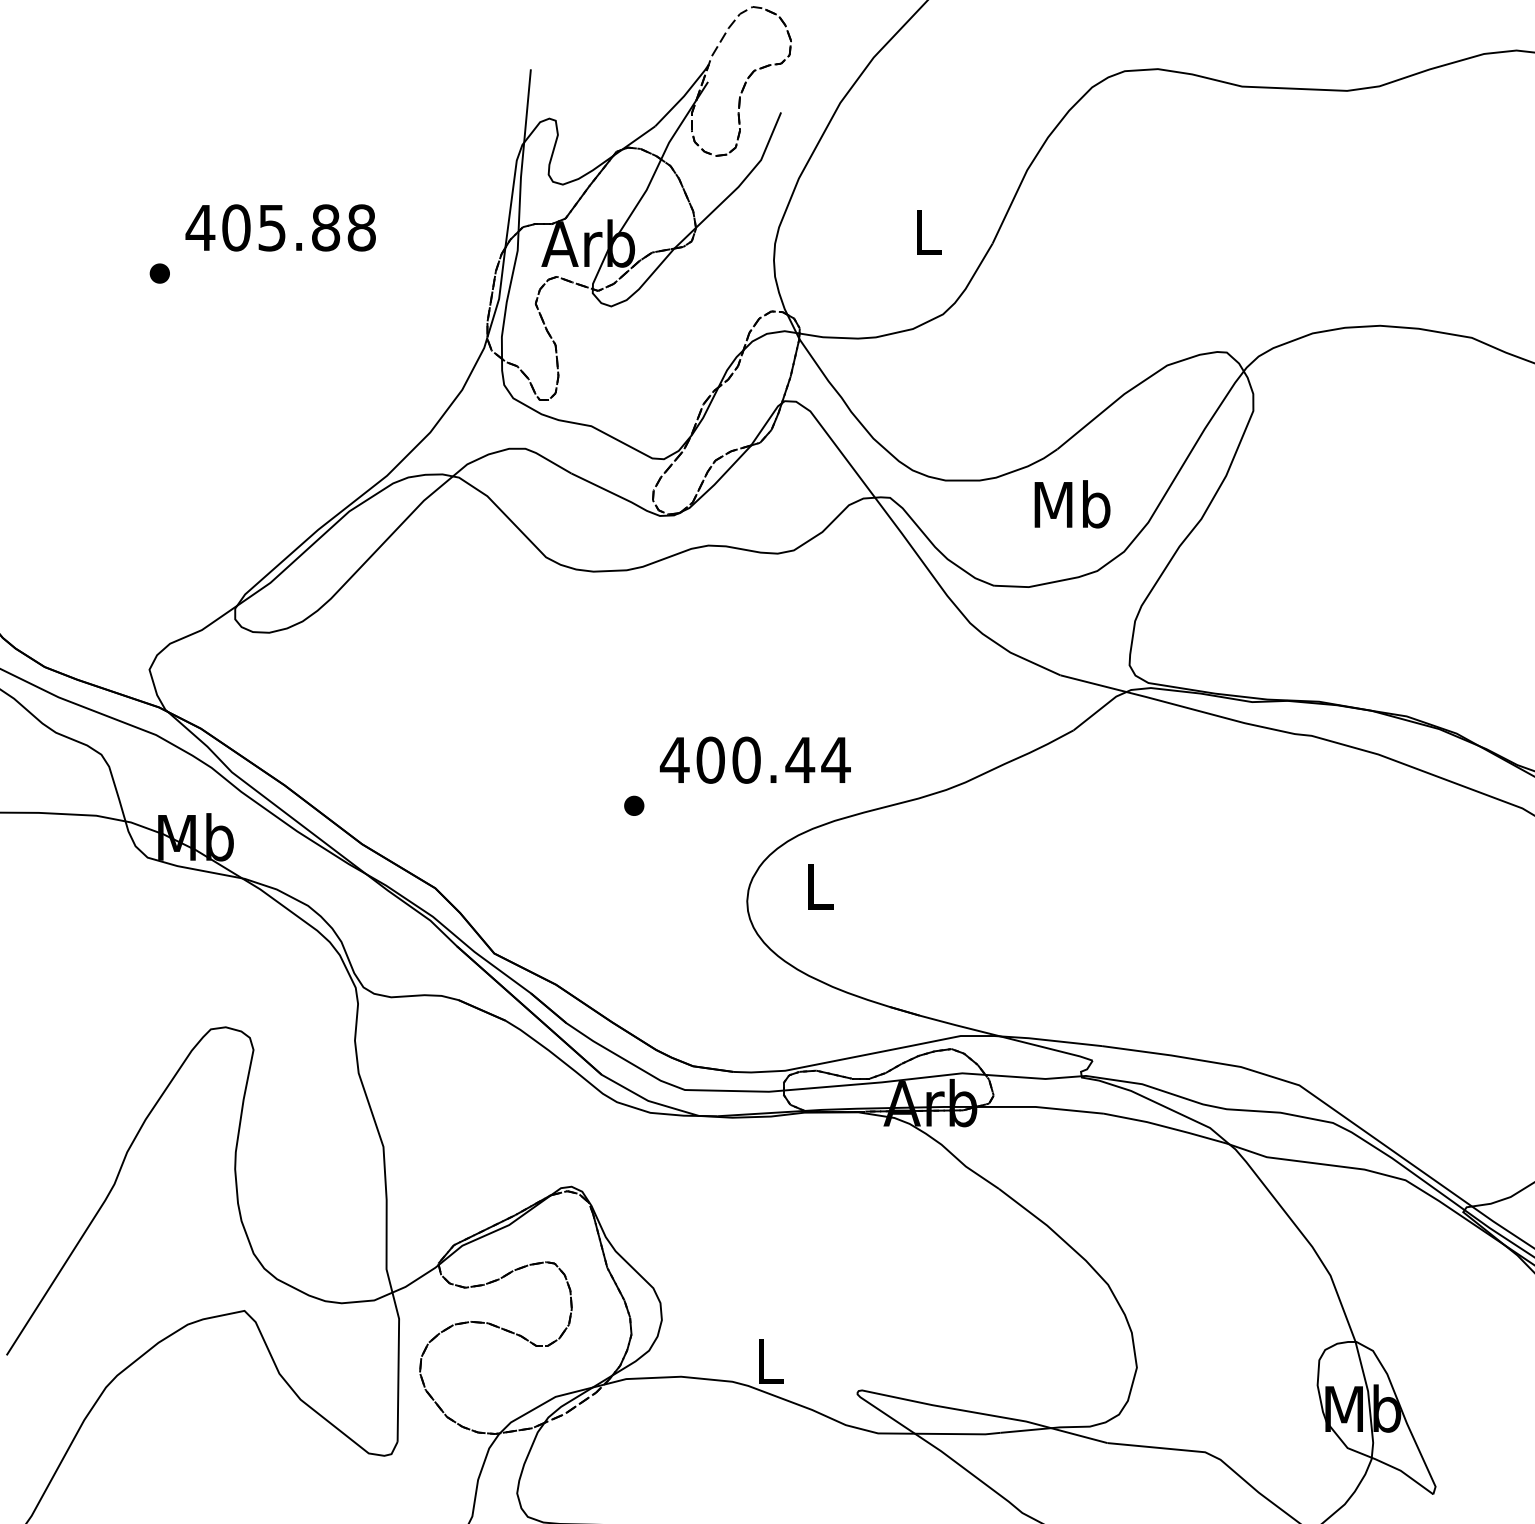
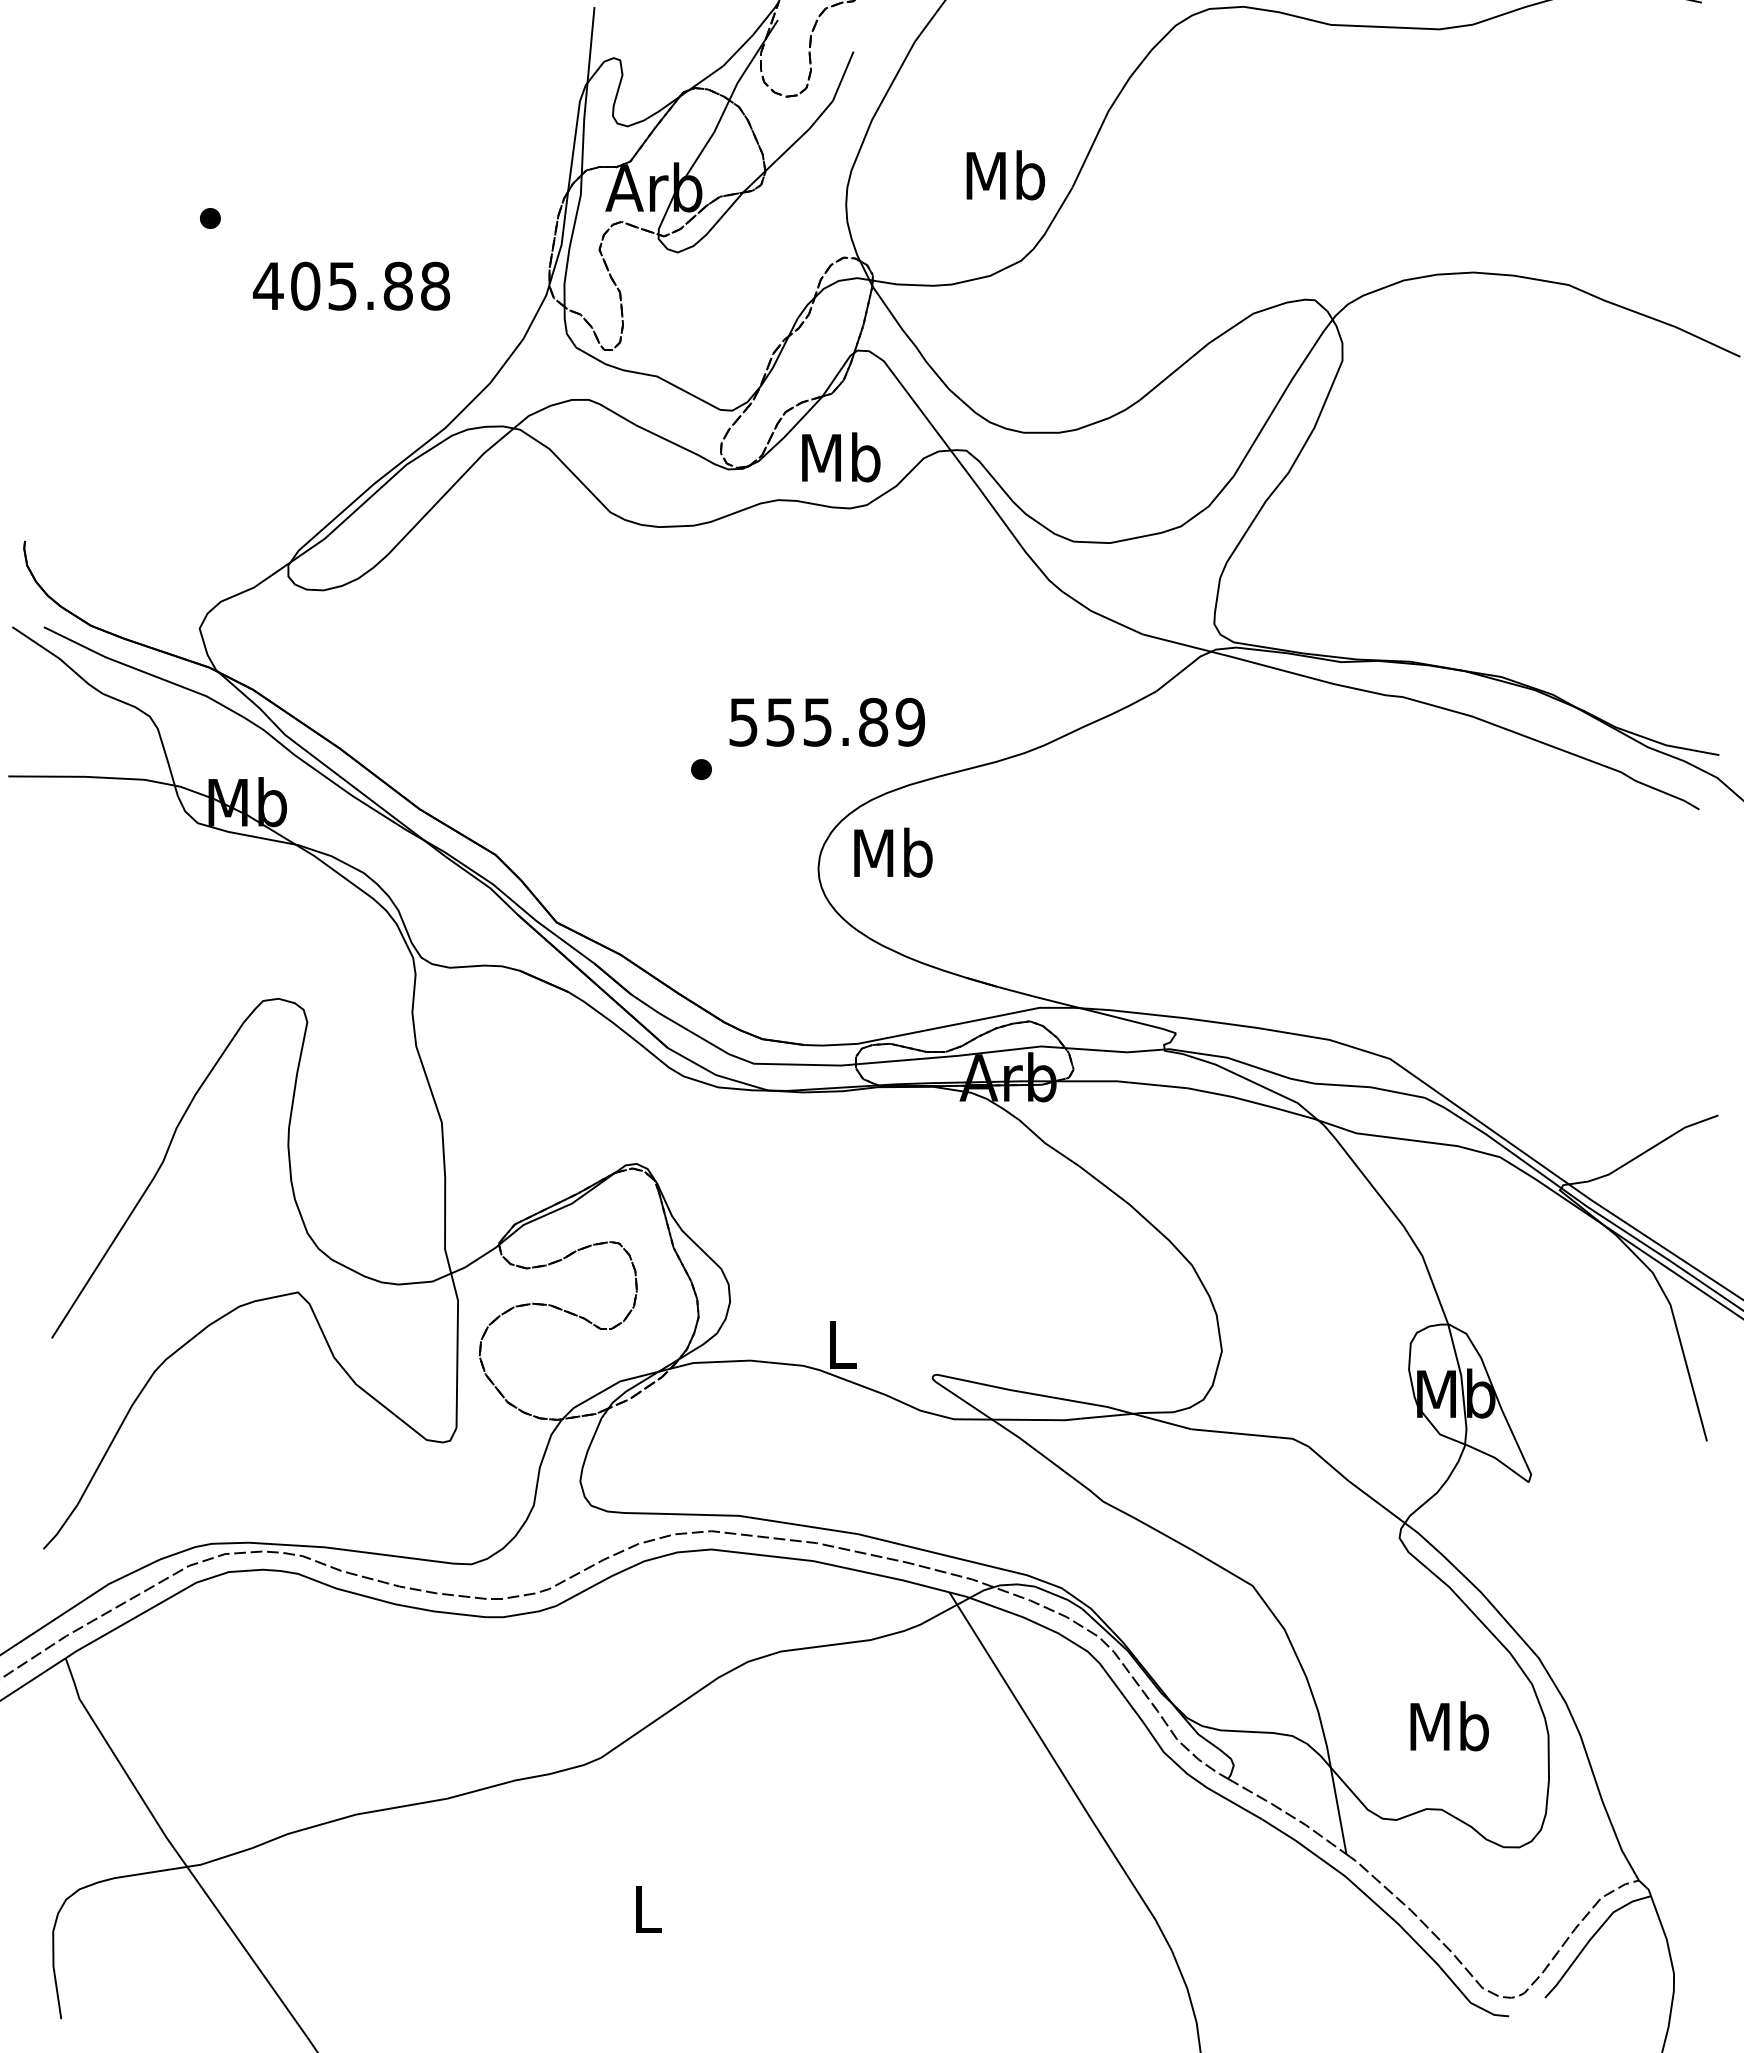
text: (280, 227) -> (351, 285), moved
text: (927, 232) -> (1005, 175), L -> Mb
text: (1072, 504) -> (841, 457), moved
text: (754, 759) -> (826, 721), 400.44 -> 555.89
text: (819, 885) -> (893, 852), L -> Mb

